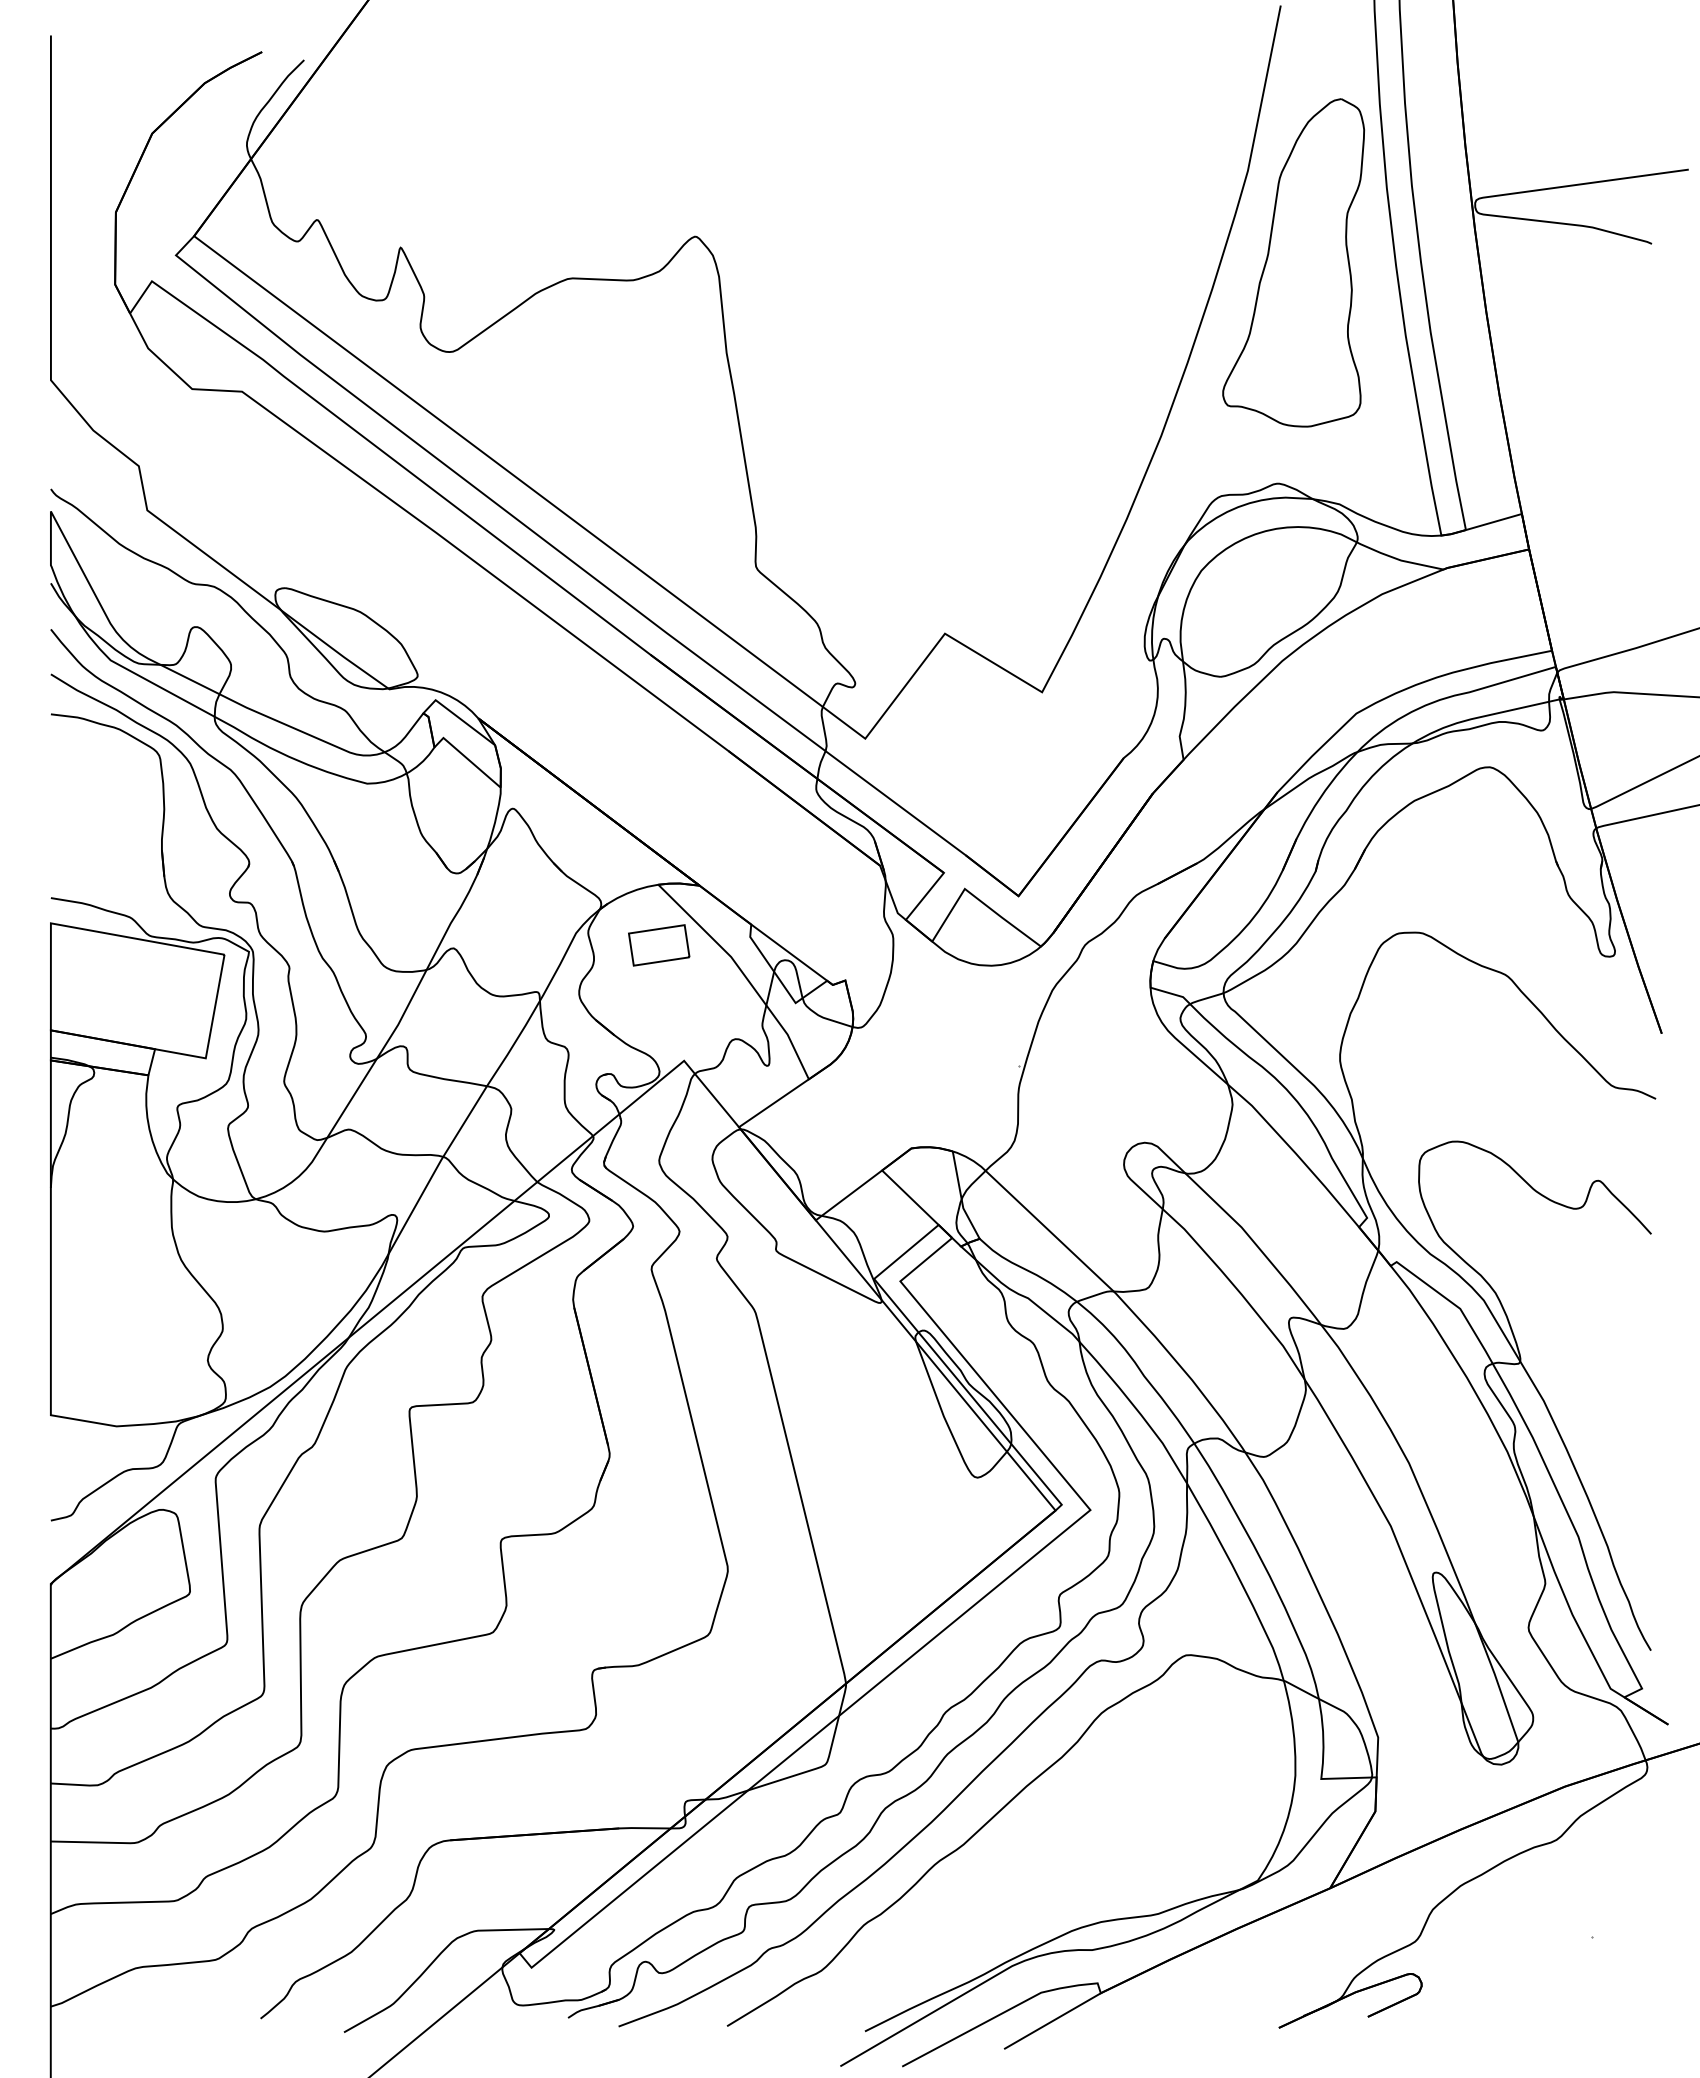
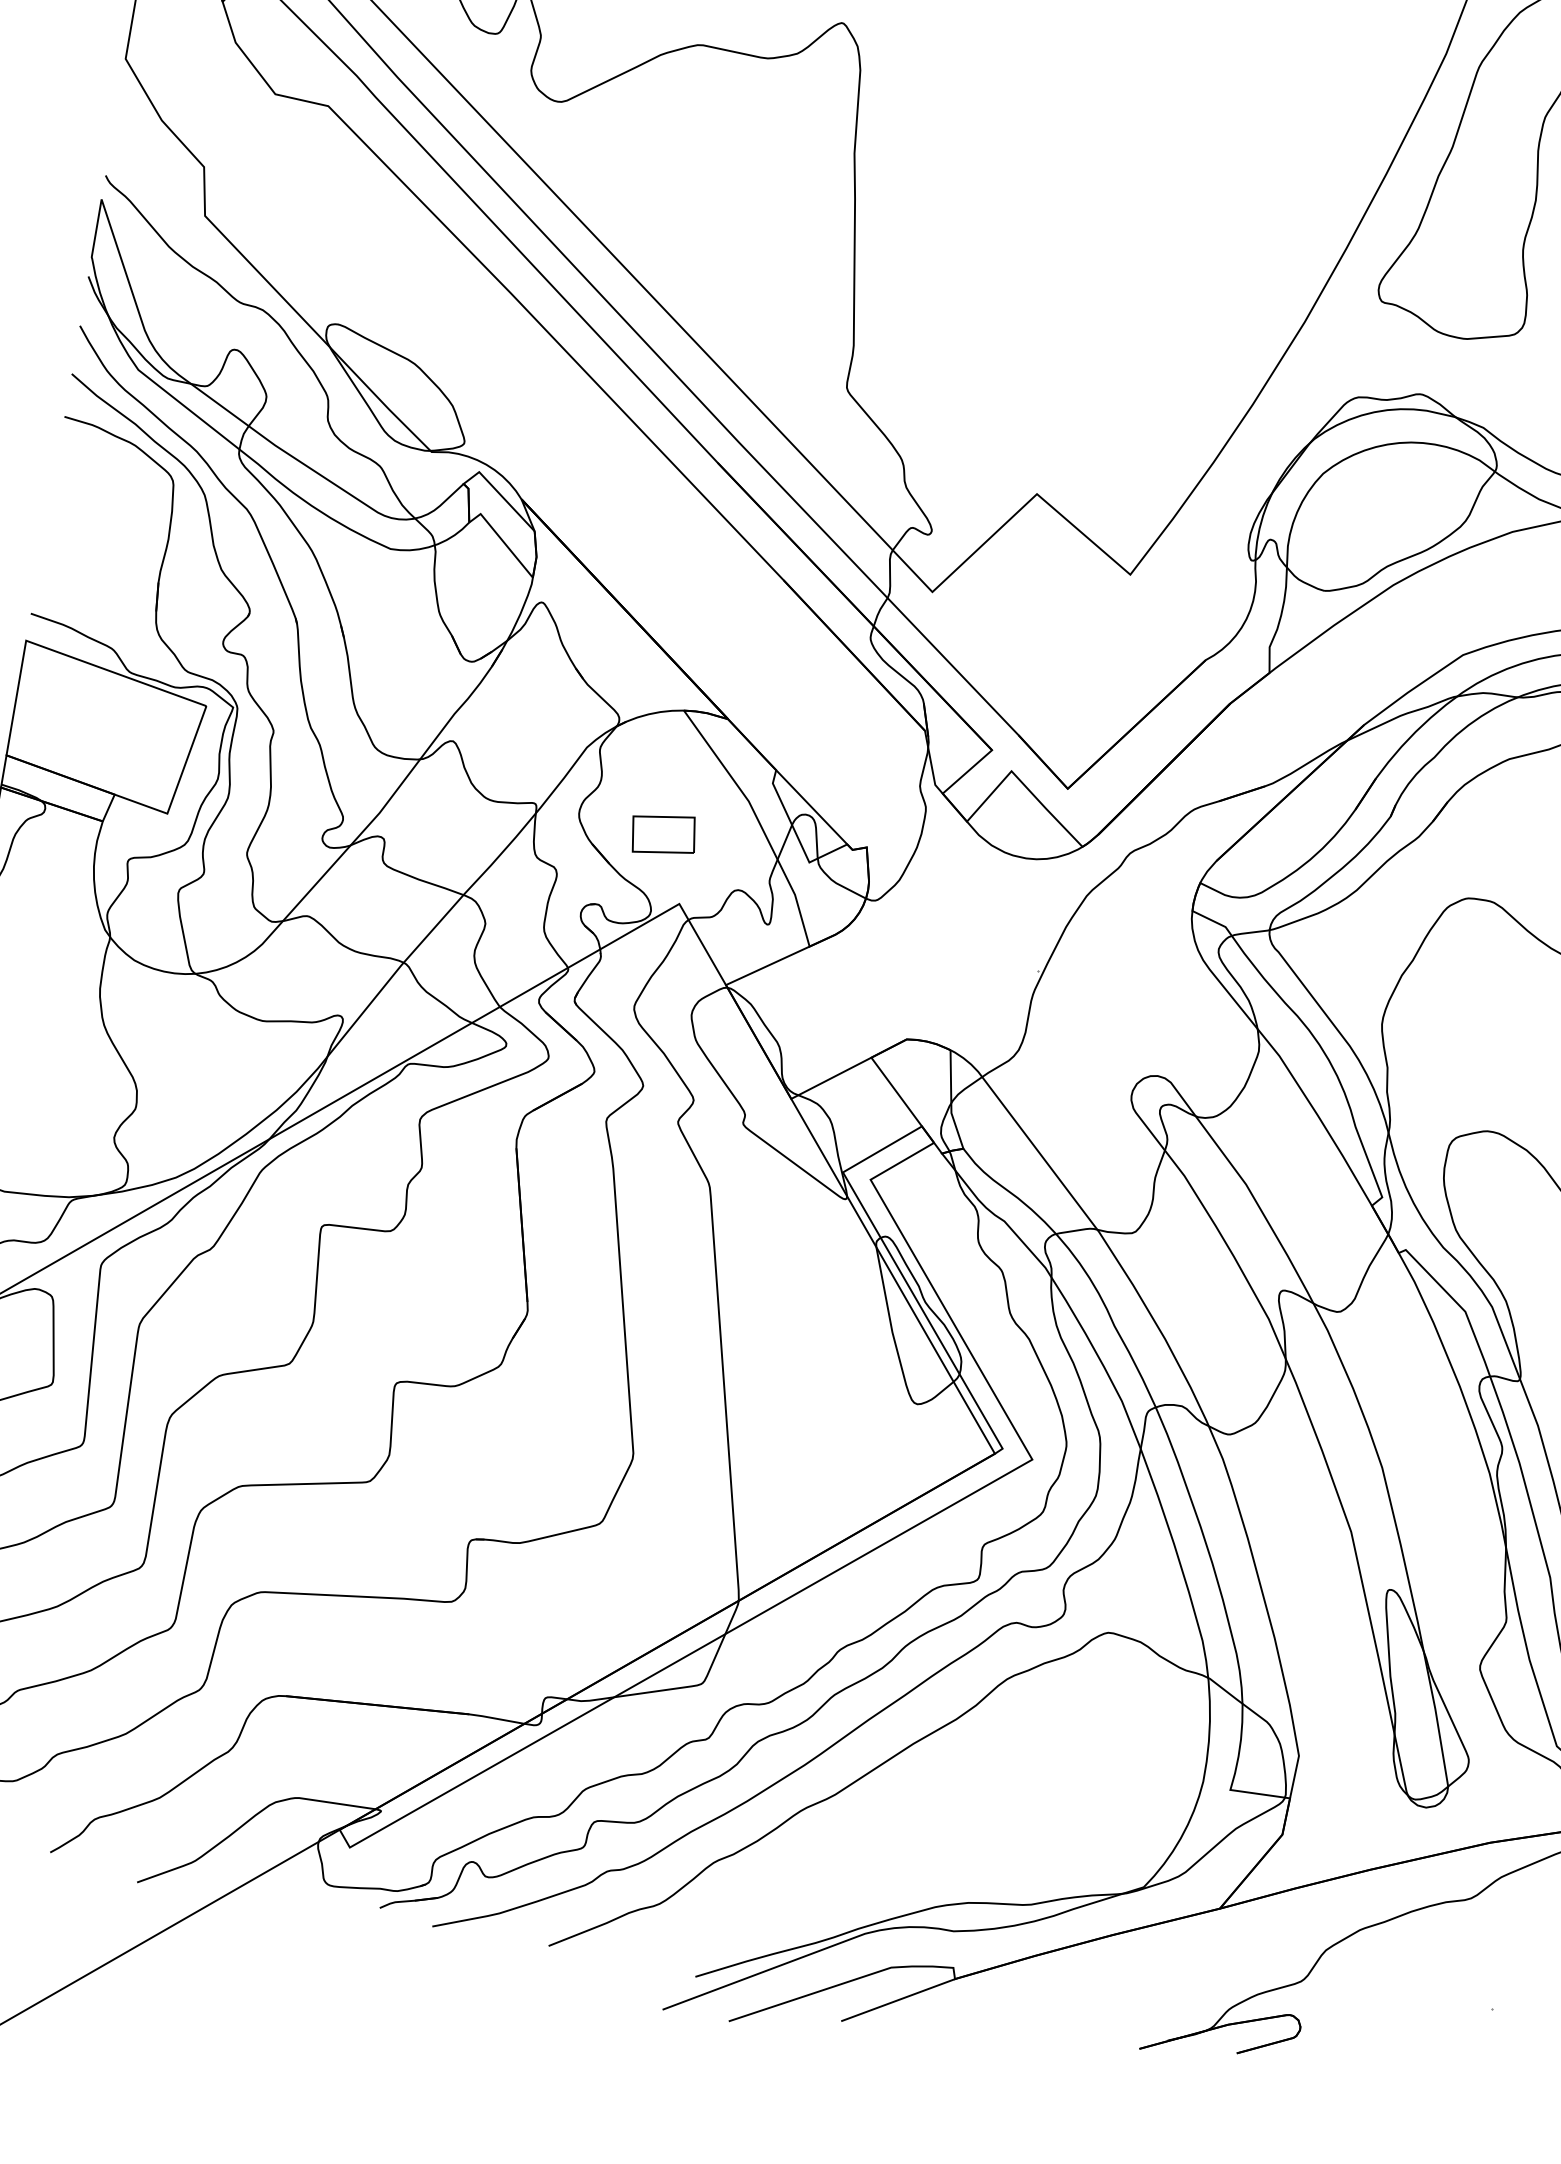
part: (659, 945) -> (664, 834), moved

